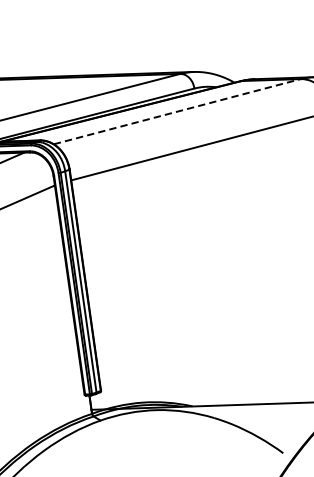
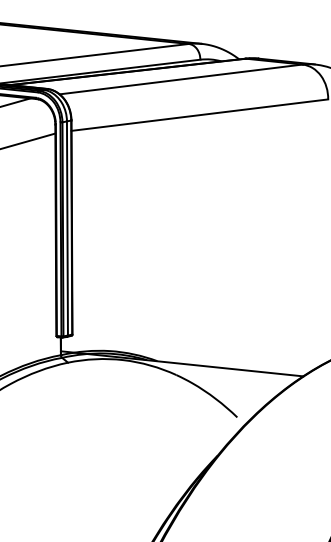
line: (177, 111) -> (181, 79), dashed -> solid

